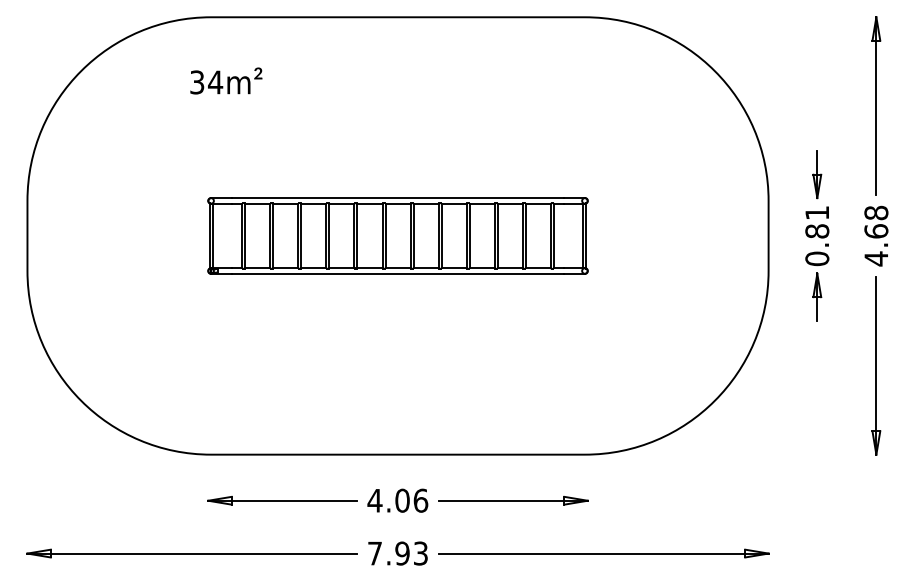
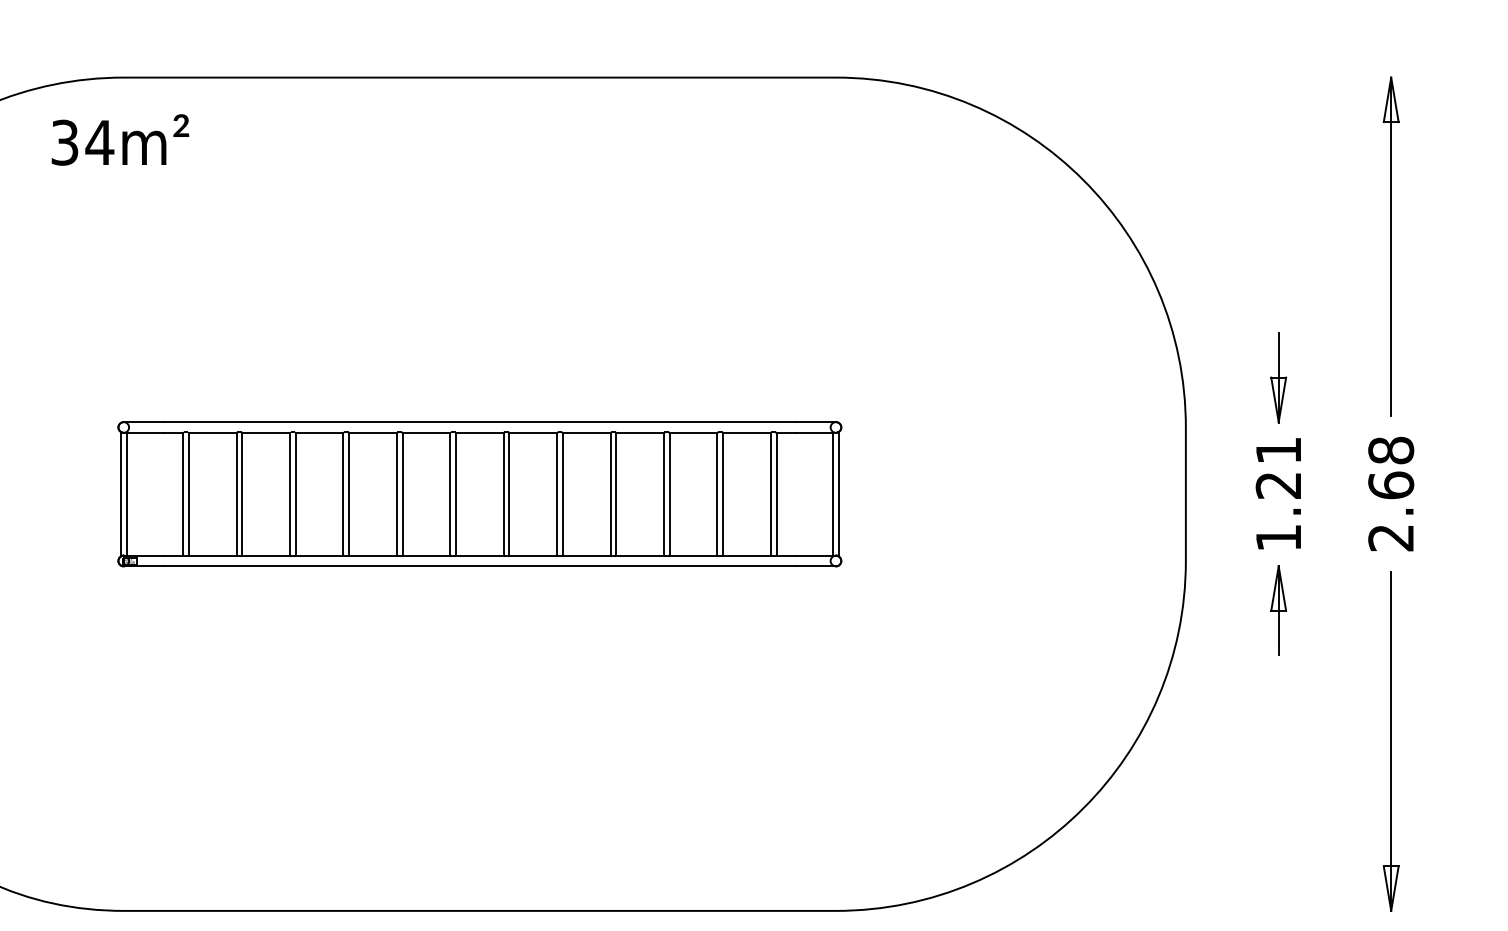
text: (226, 80) -> (120, 138), moved
text: (817, 245) -> (1279, 512), 0.81 -> 1.21
text: (875, 258) -> (1389, 537), 4.68 -> 2.68

